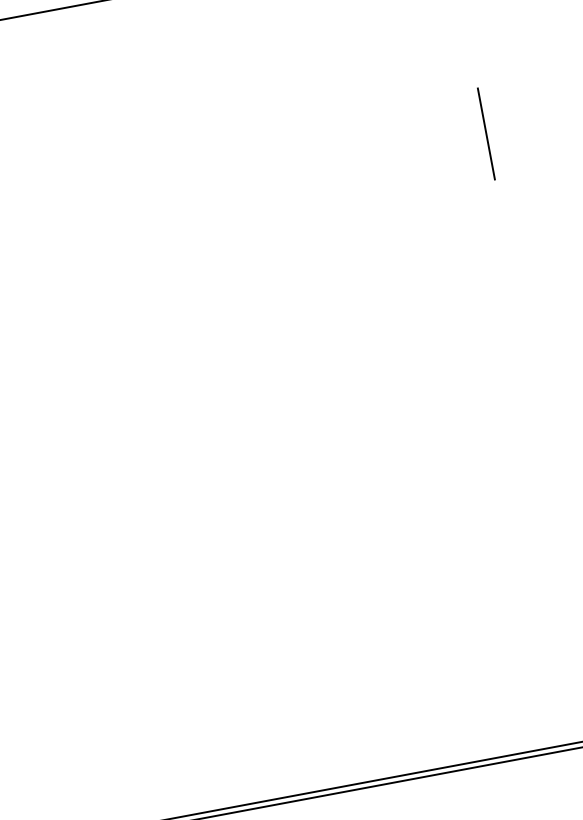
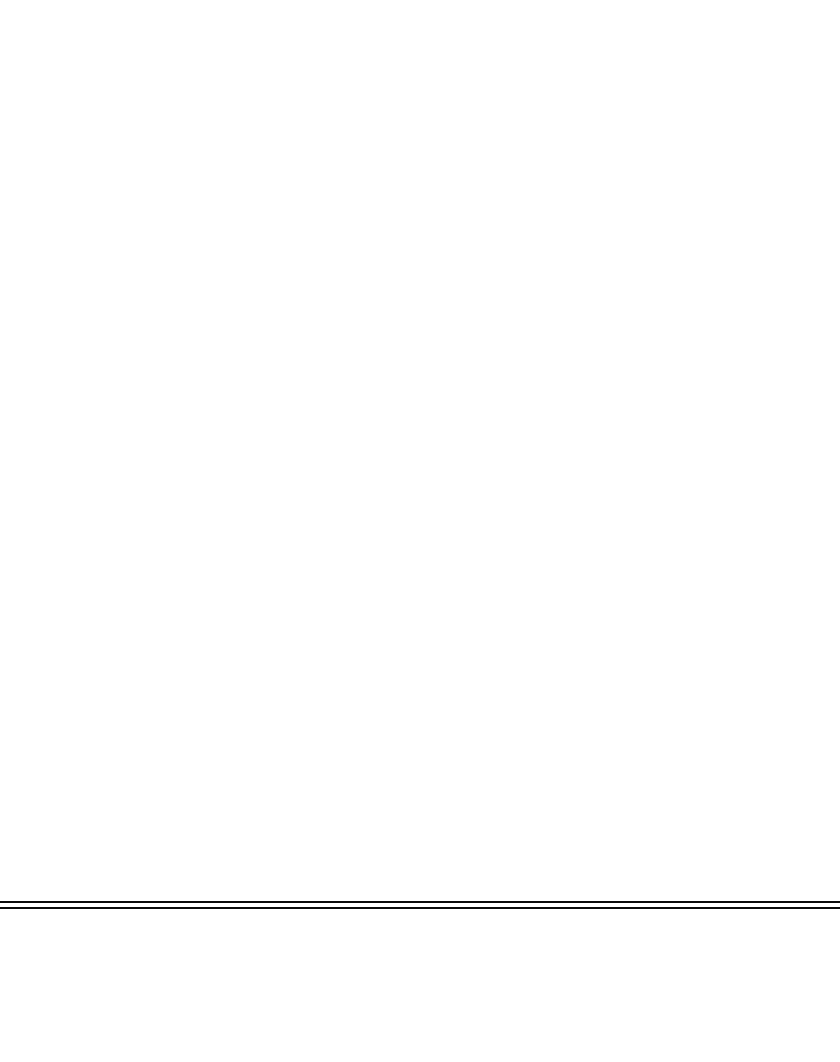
line: (486, 133) -> (803, 158), removed

